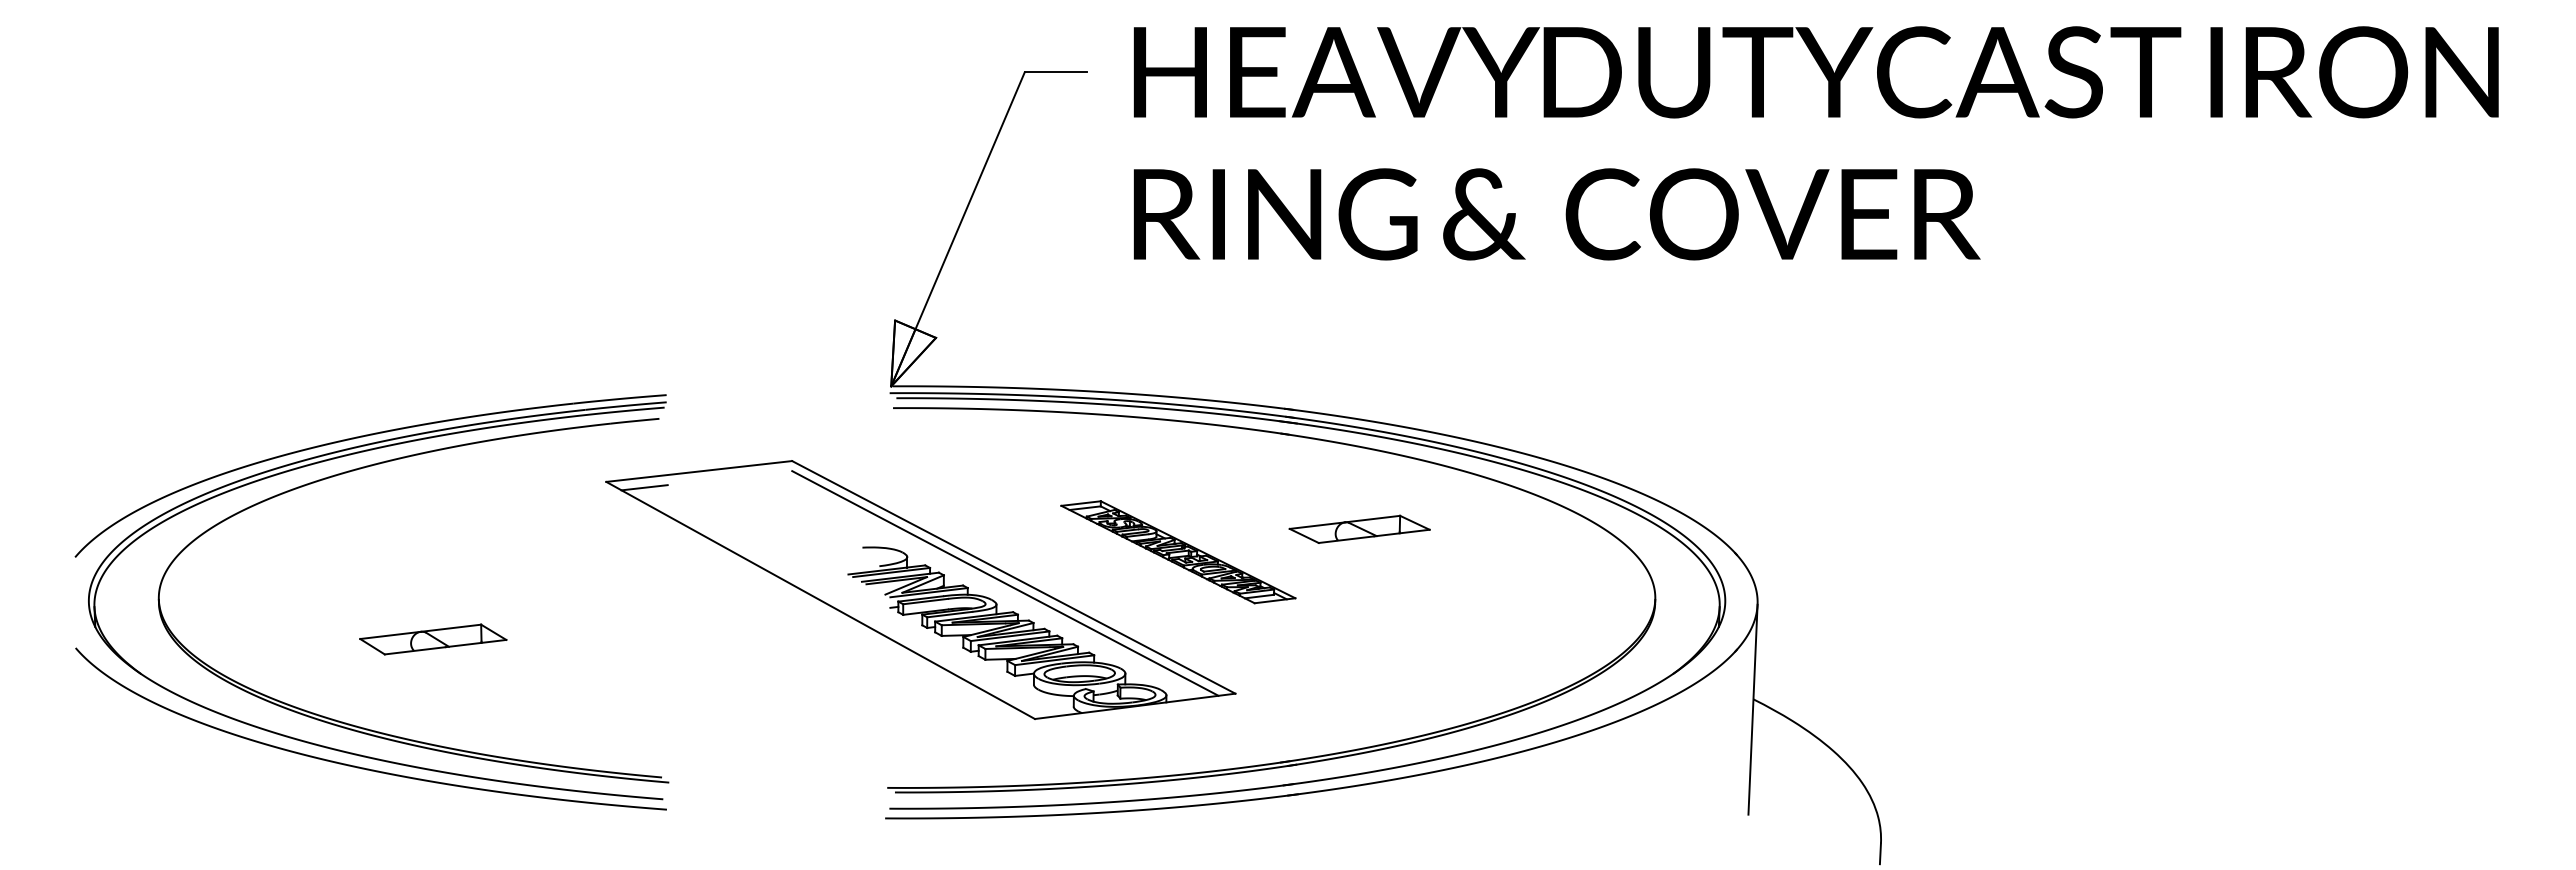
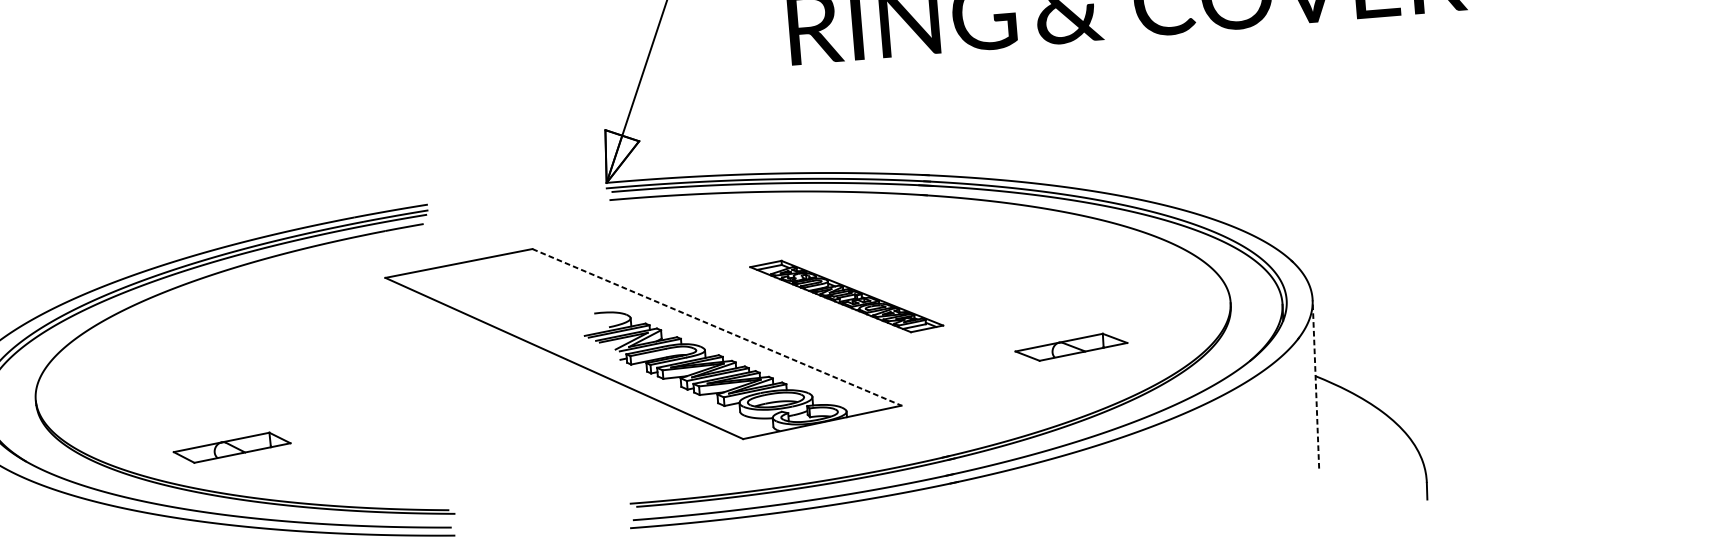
line: (644, 487) -> (416, 279), removed
part: (1359, 528) -> (1071, 346), moved
line: (1014, 577) -> (717, 327), solid -> dashed
line: (1005, 583) -> (710, 332), removed
part: (433, 639) -> (232, 447), moved
line: (1753, 709) -> (1316, 384), solid -> dashed

